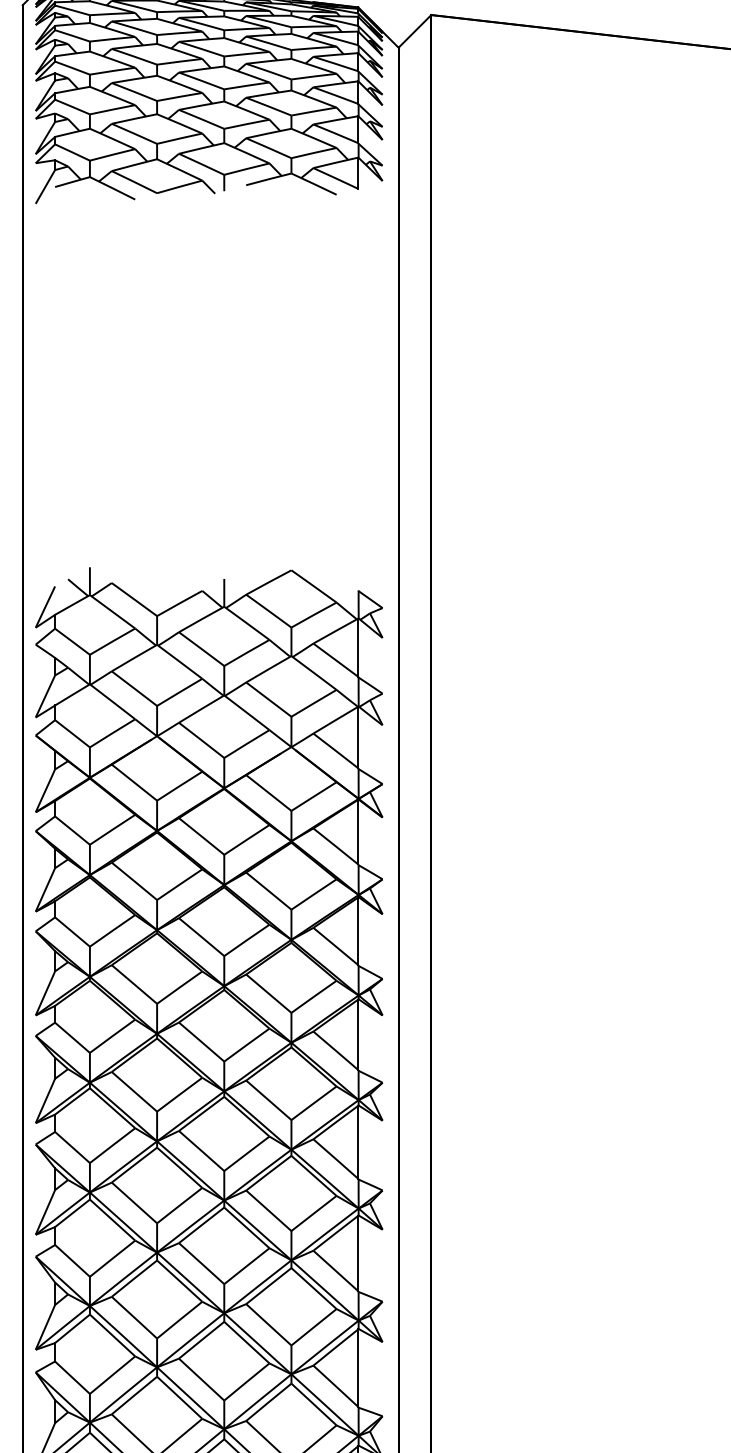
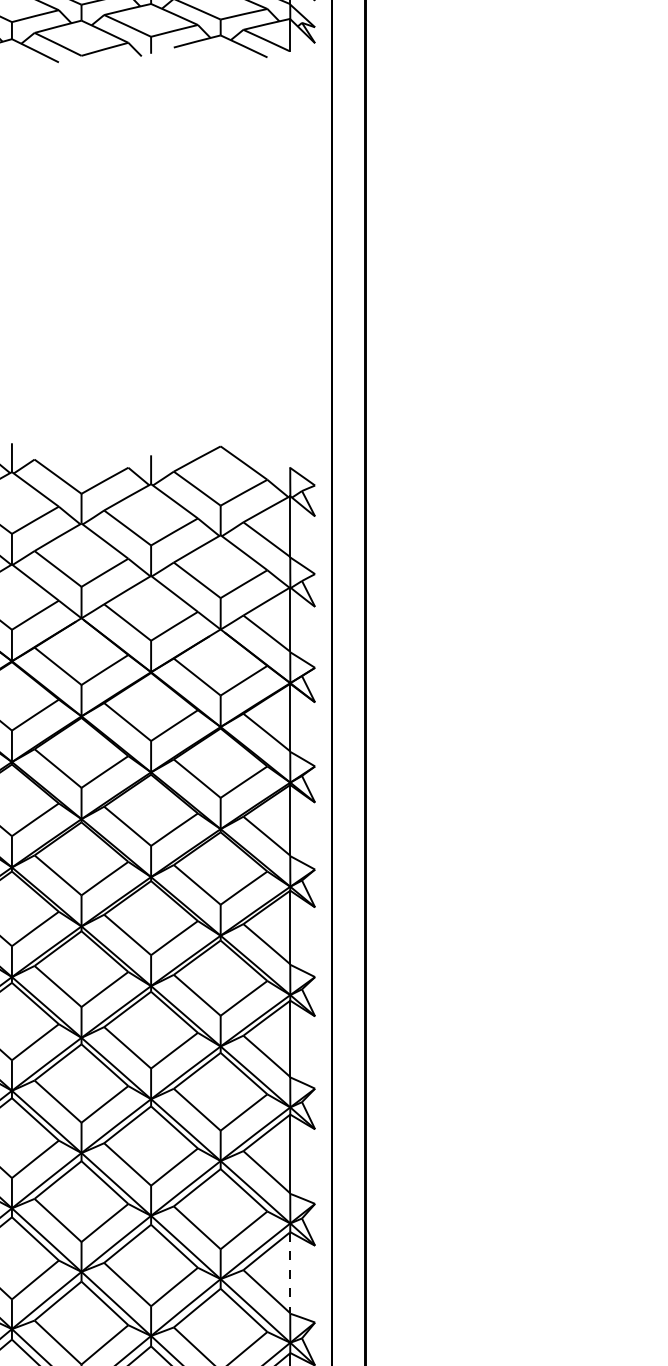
line: (358, 1368) -> (290, 1273), solid -> dashed

